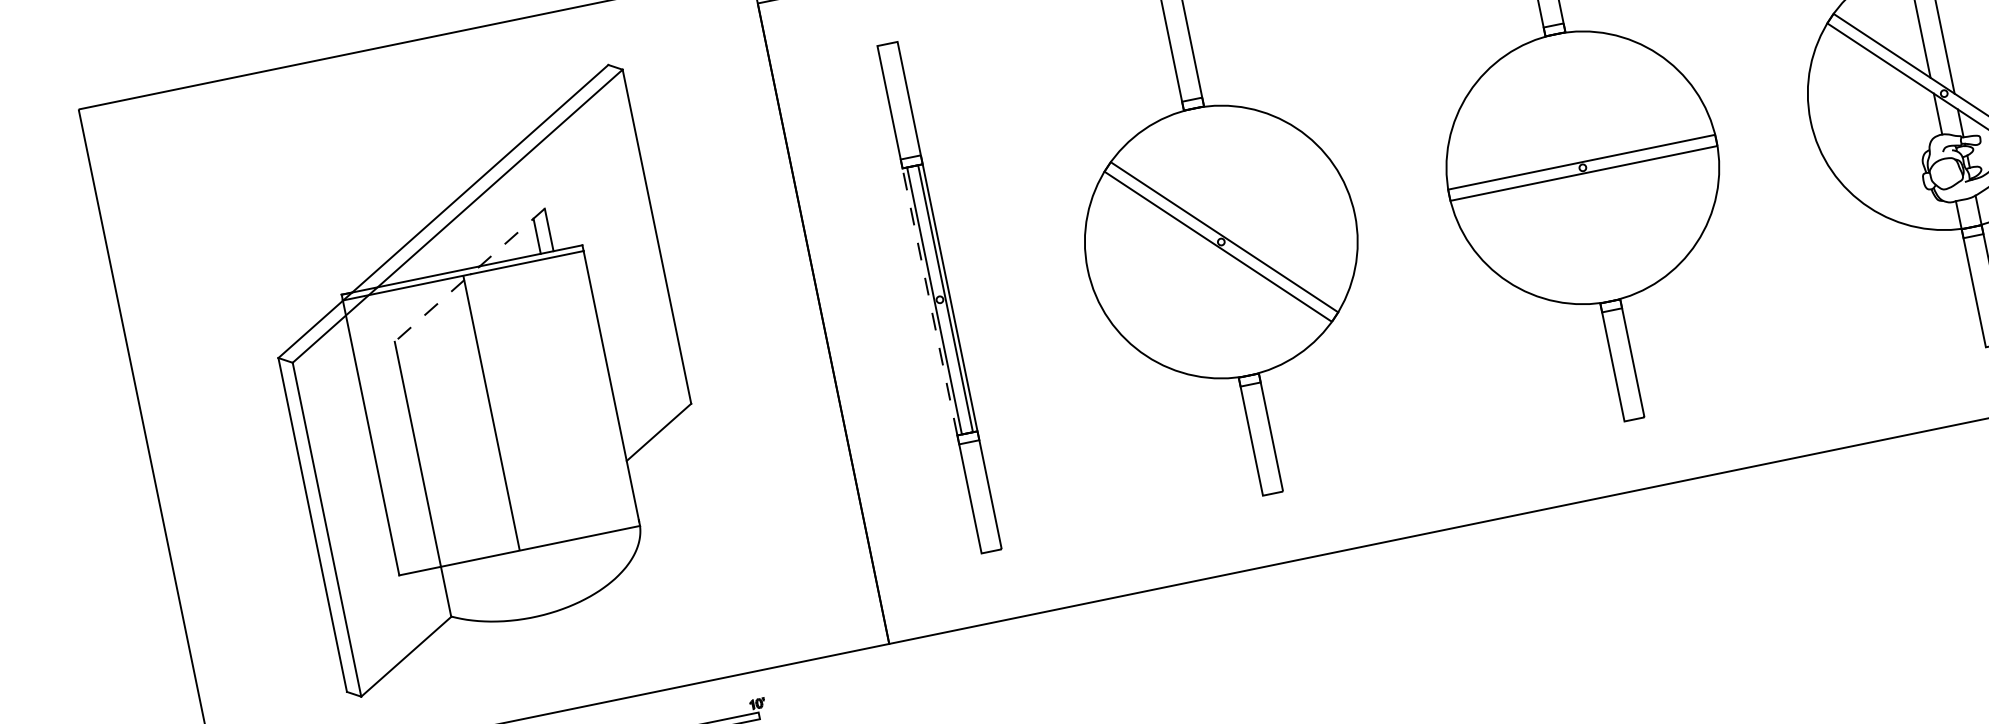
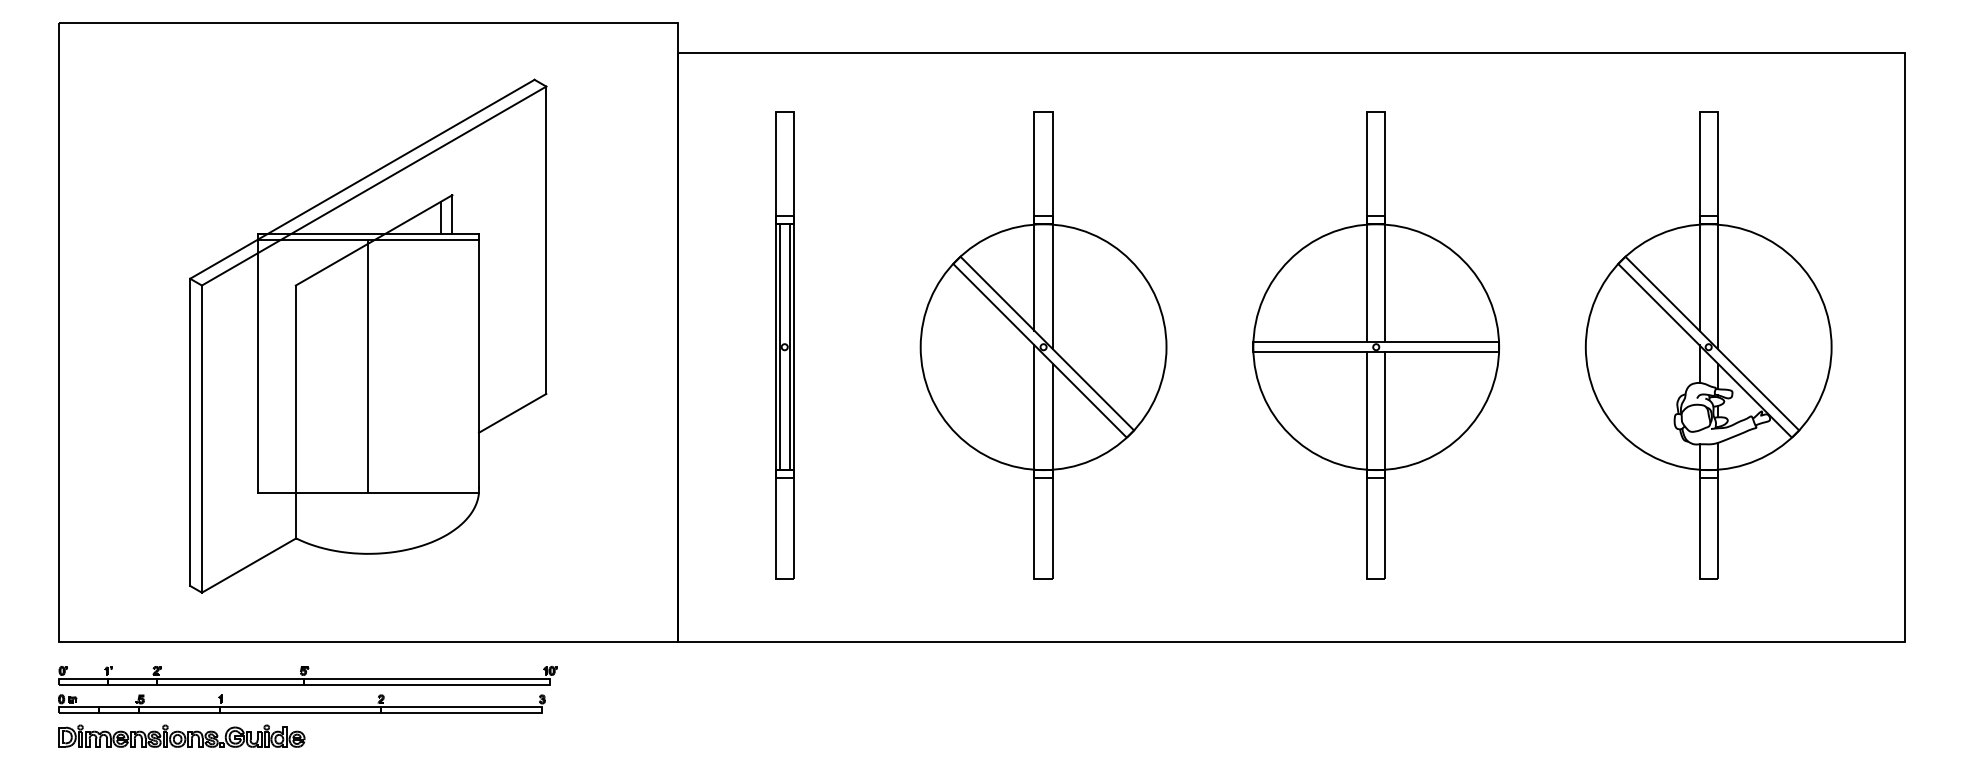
line: (1578, 96) -> (1385, 283), added
line: (1559, 100) -> (1367, 283), added
line: (1195, 168) -> (1034, 277), added
line: (1217, 174) -> (1052, 286), added
line: (1607, 235) -> (1385, 411), added
line: (1587, 239) -> (1367, 411), added
line: (469, 275) -> (373, 240), dashed -> solid
line: (929, 302) -> (775, 347), dashed -> solid
line: (1224, 309) -> (1034, 407), added
line: (1246, 315) -> (1052, 416), added

